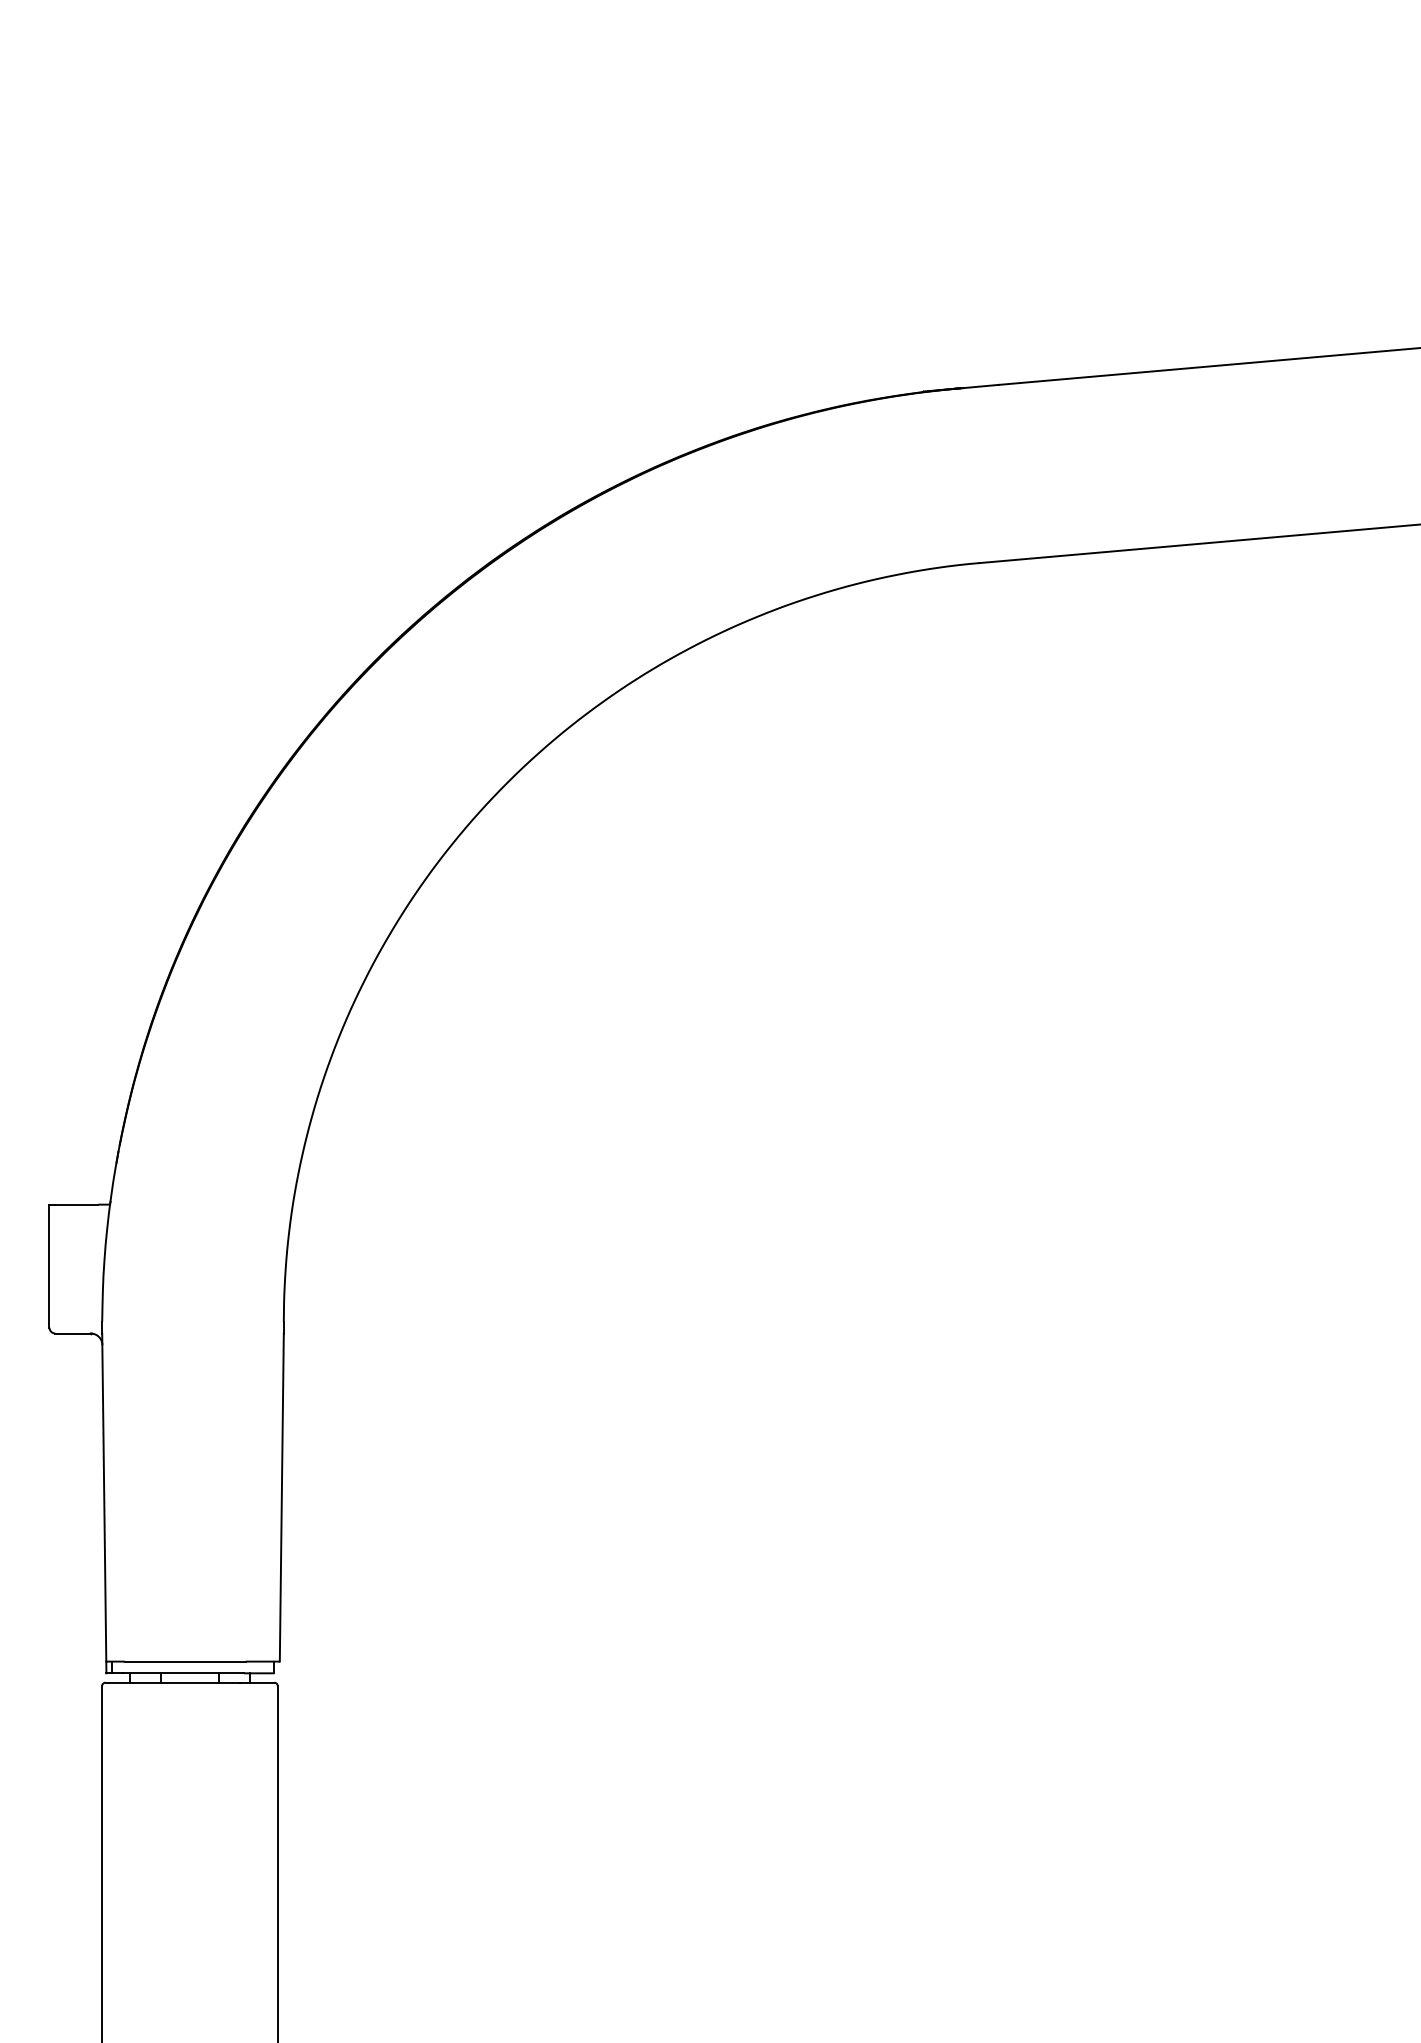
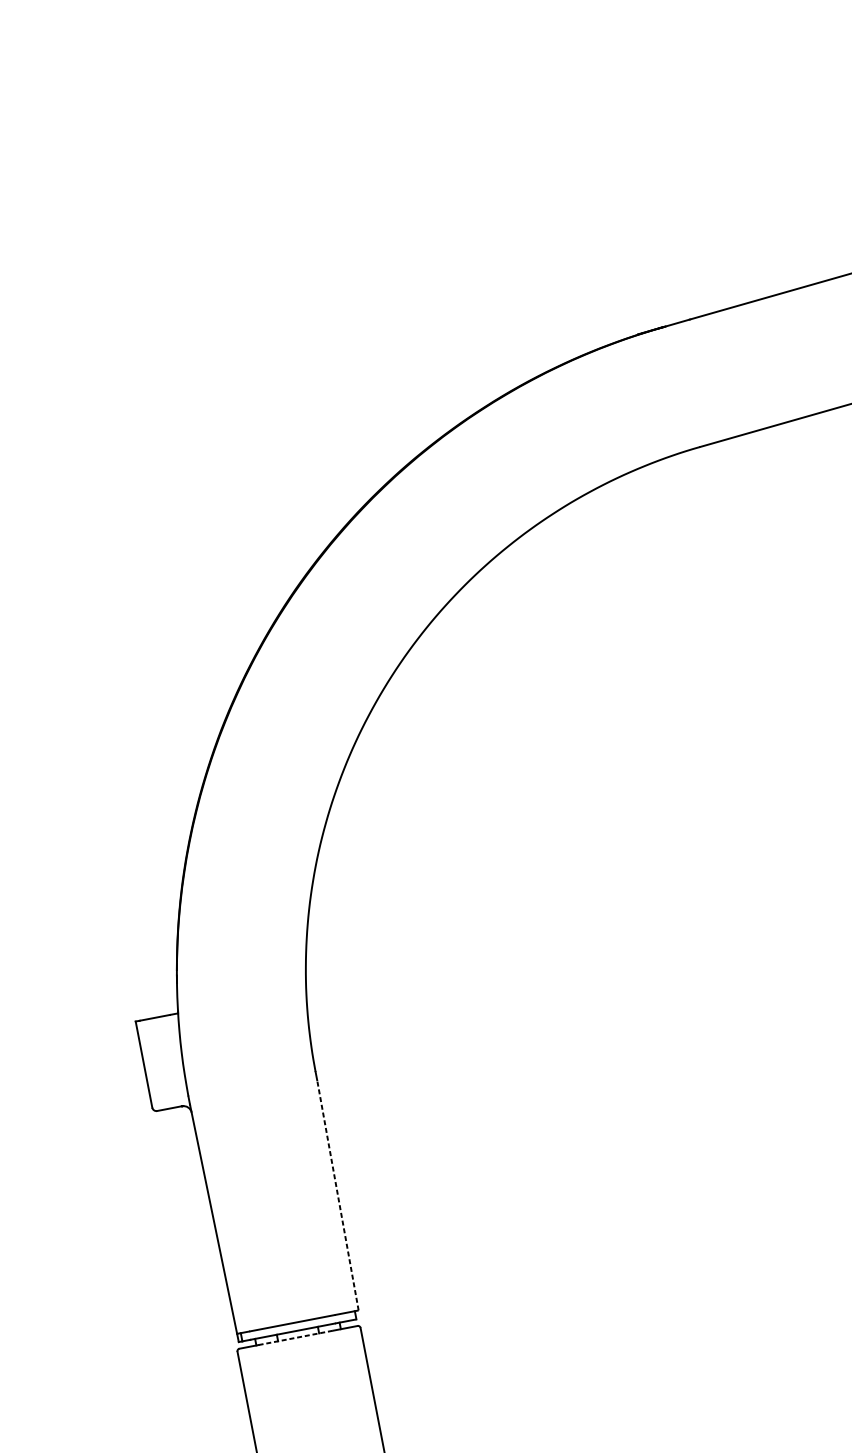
line: (281, 1497) -> (337, 1195), solid -> dashed
line: (186, 1682) -> (296, 1337), solid -> dashed

